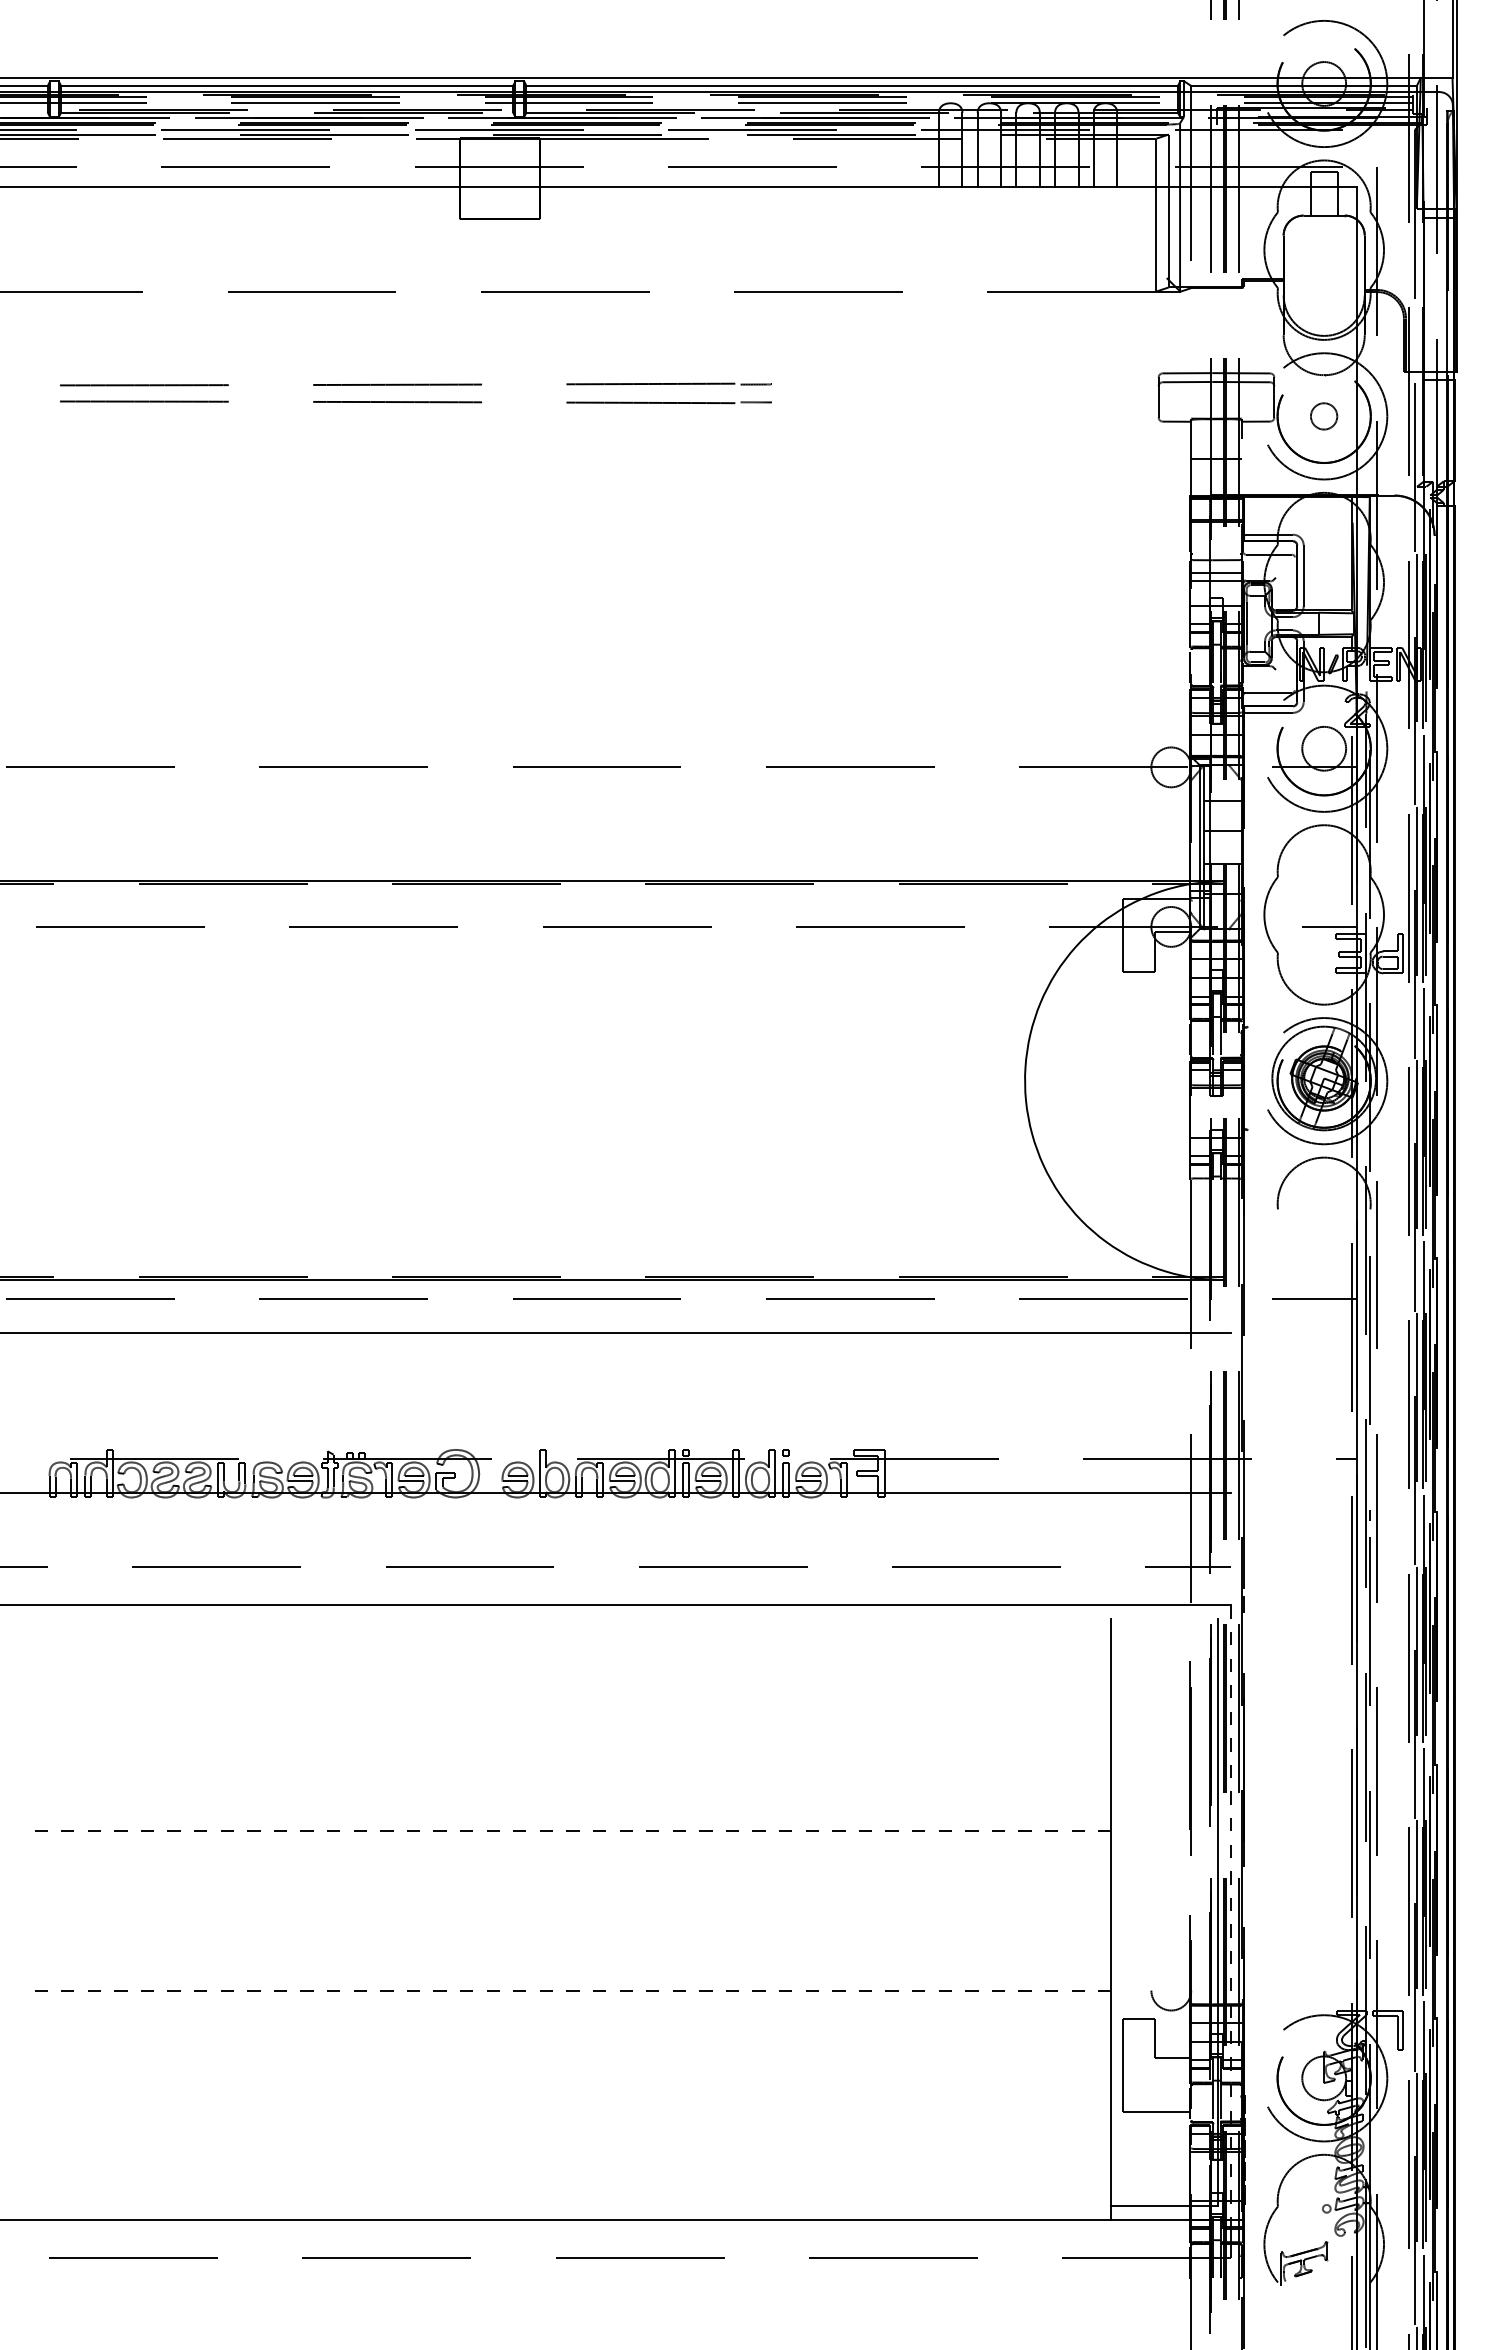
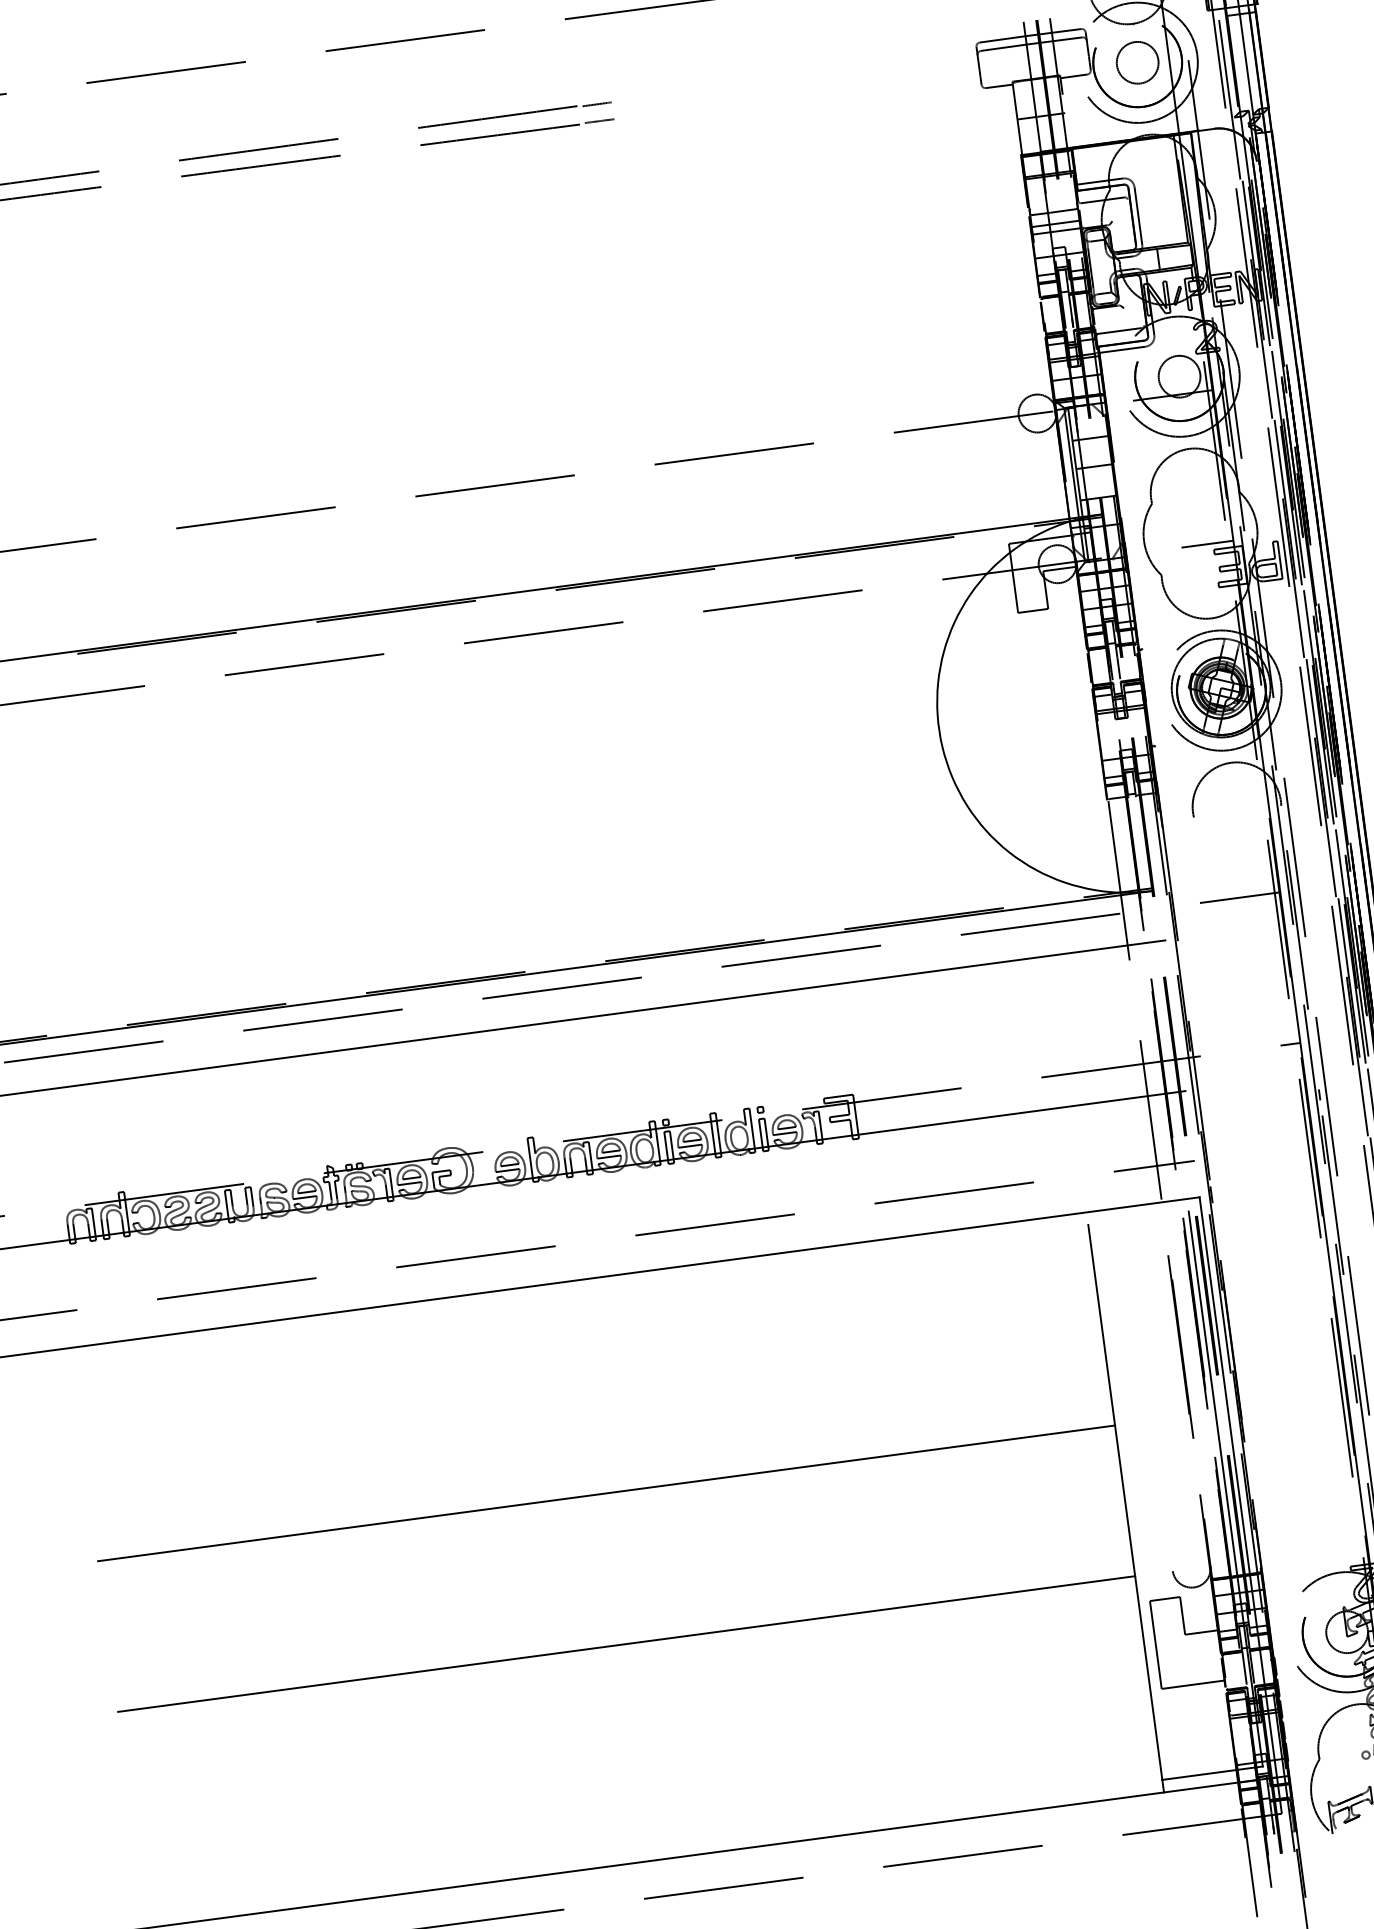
circle: (1323, 416) -> (1137, 63), size x1.67
line: (573, 1831) -> (607, 1493), dashed -> solid
line: (1231, 1912) -> (1238, 1487), dashed -> solid
line: (573, 1990) -> (627, 1643), dashed -> solid

